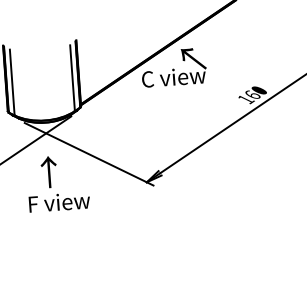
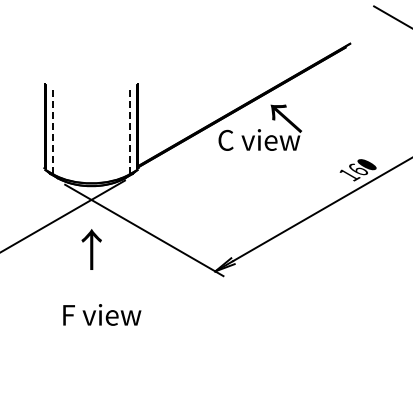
line: (72, 77) -> (130, 131), solid -> dashed
line: (11, 82) -> (52, 132), solid -> dashed
text: (59, 201) -> (102, 314), moved

